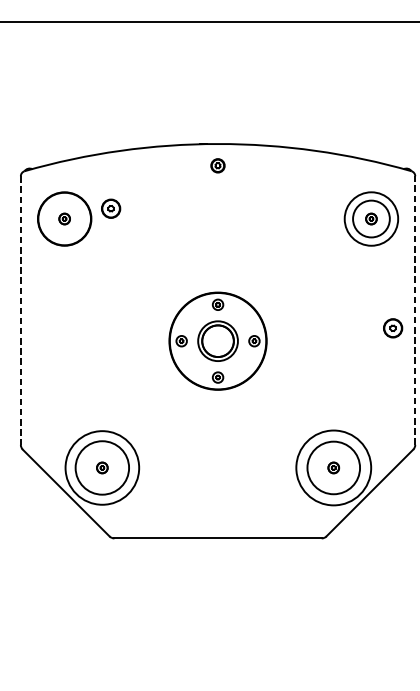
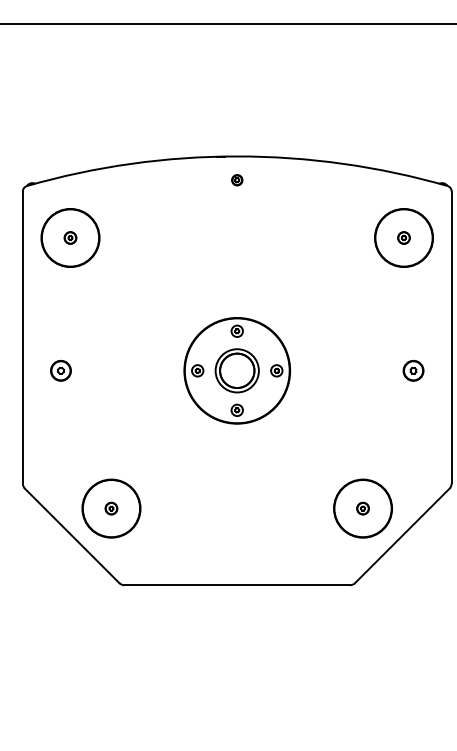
part: (218, 166) -> (237, 180), size x0.71
part: (110, 208) -> (60, 370), moved
circle: (370, 218) -> (403, 237), size x1.43
line: (20, 310) -> (22, 337), dashed -> solid
line: (415, 310) -> (451, 337), dashed -> solid
part: (393, 328) -> (413, 370), moved
circle: (102, 467) -> (111, 508), size x0.71
circle: (333, 467) -> (362, 508), size x0.71

